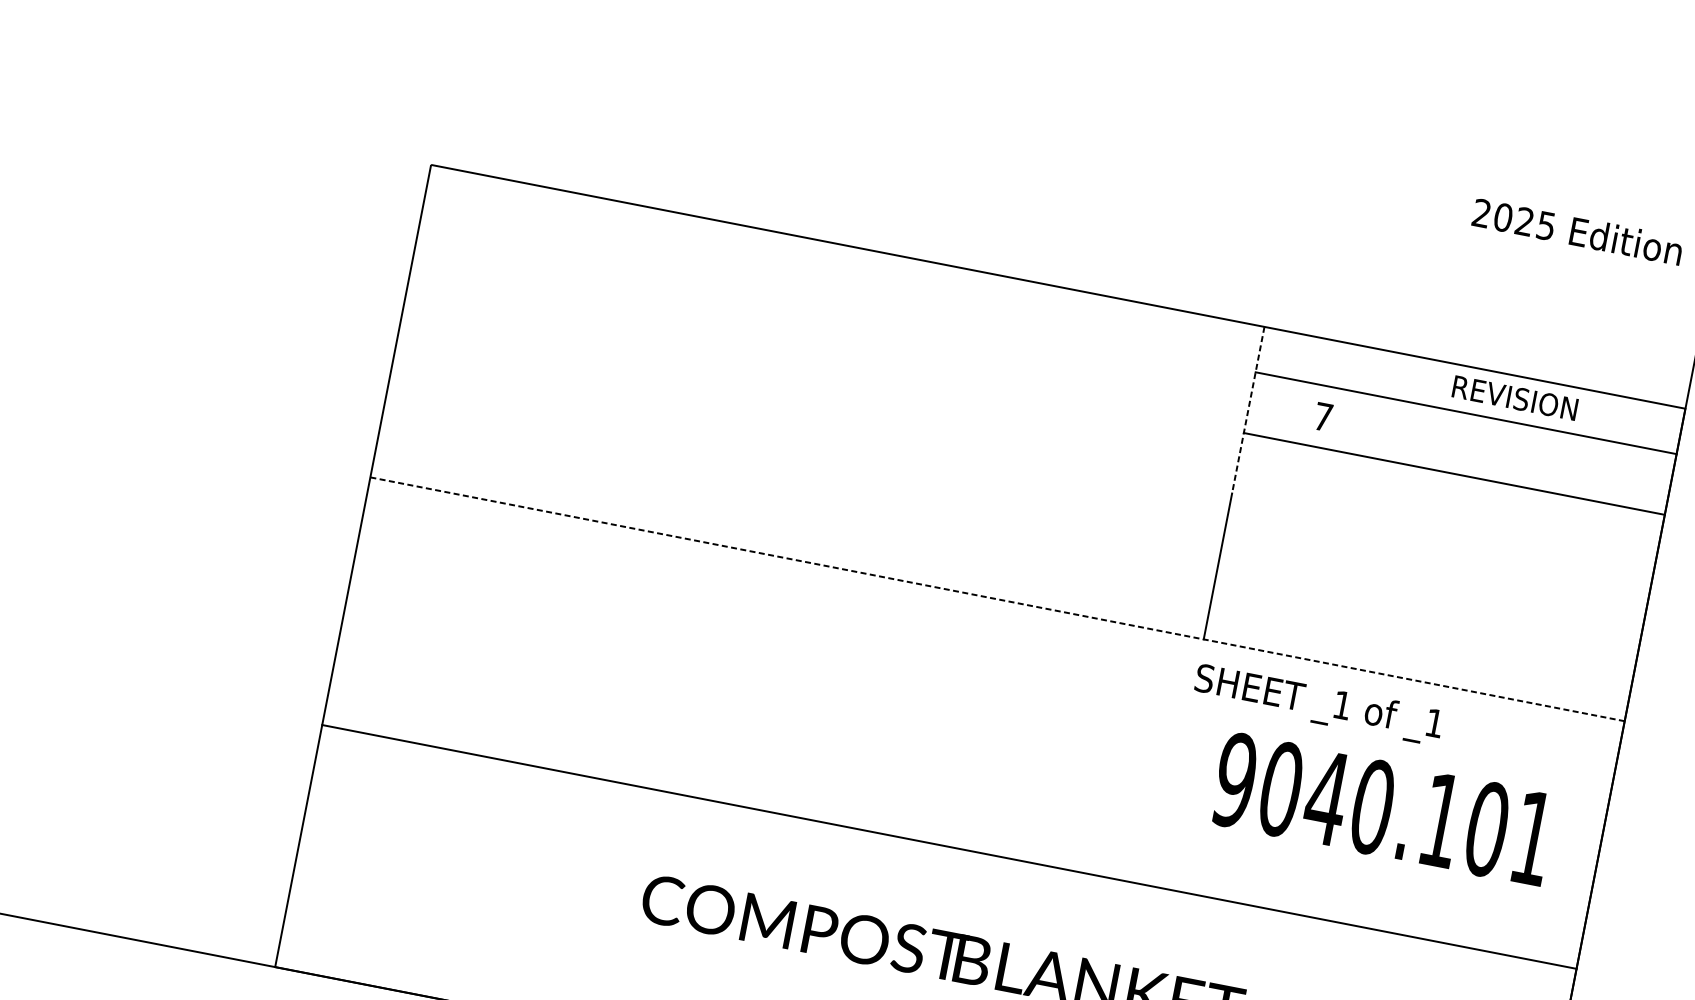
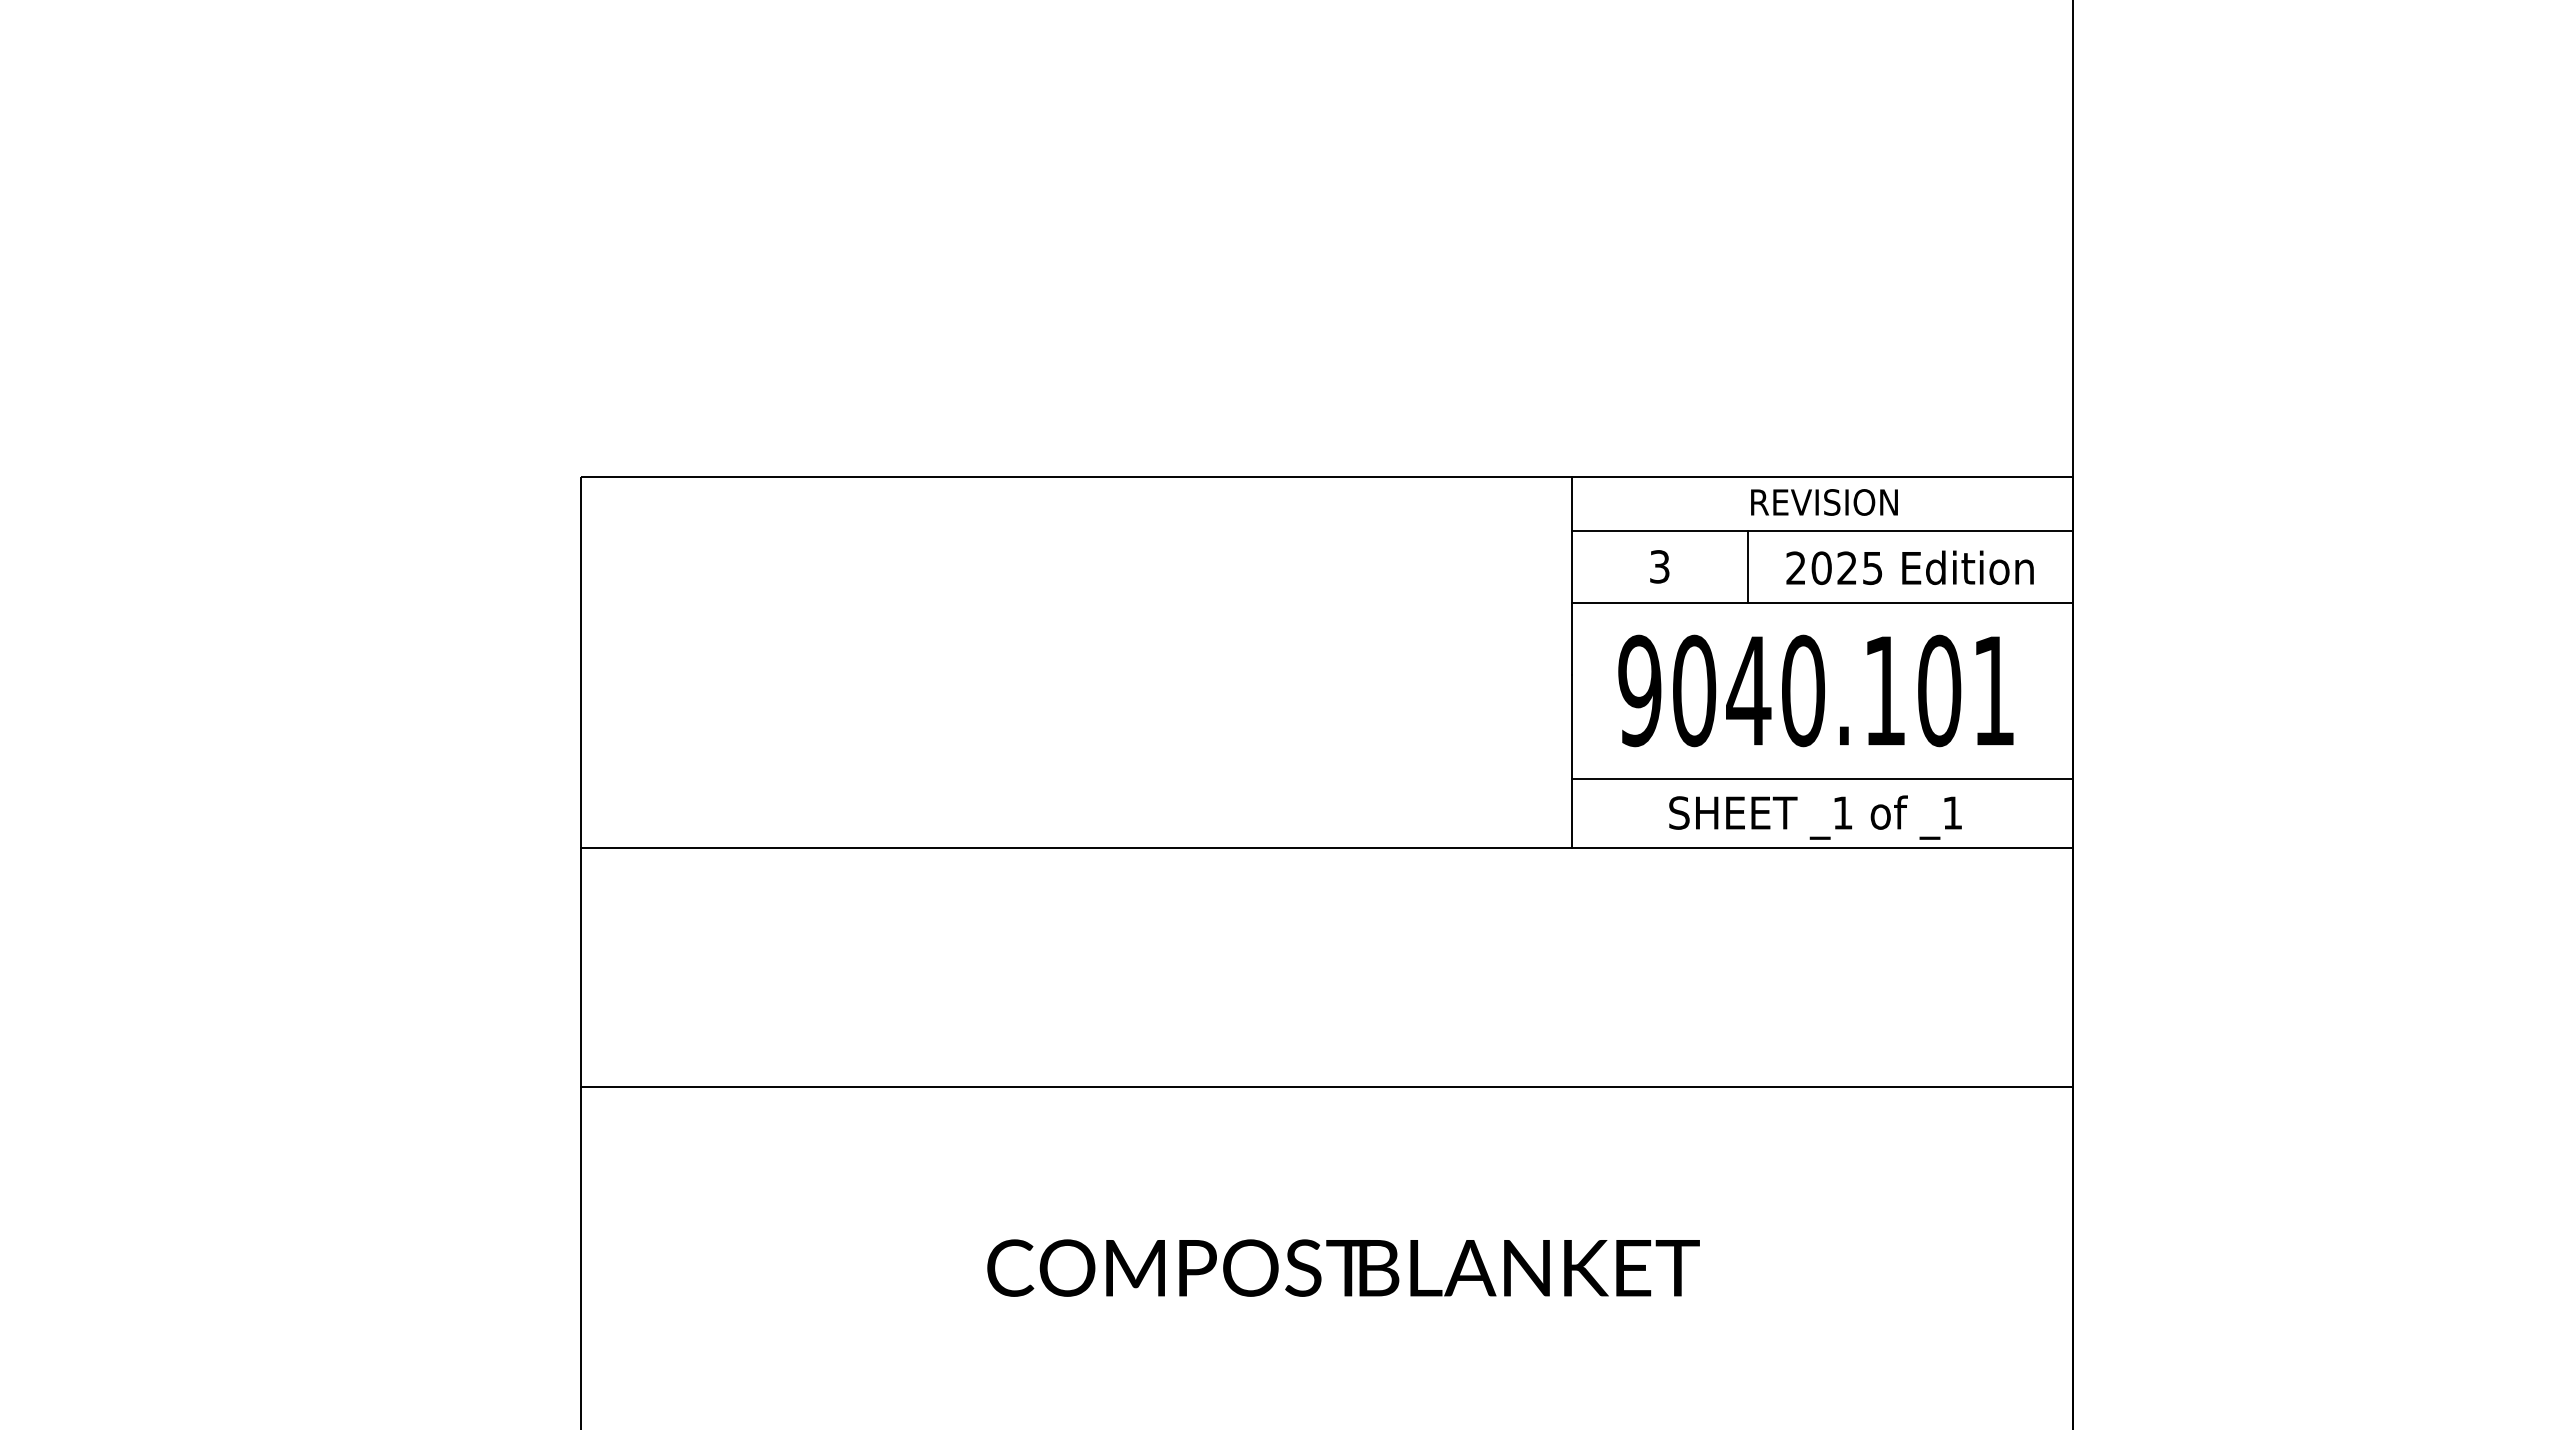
text: (1577, 231) -> (1909, 567), moved
text: (1515, 398) -> (1824, 502), moved
line: (1248, 410) -> (1572, 576), dashed -> solid
text: (1323, 416) -> (1659, 566), 7 -> 3
line: (1397, 431) -> (1747, 566), added
line: (997, 599) -> (1327, 848), dashed -> solid
line: (1425, 621) -> (1822, 778), added
text: (1318, 704) -> (1815, 817), moved
text: (1383, 808) -> (1815, 690), moved
line: (949, 846) -> (1327, 1086), moved

